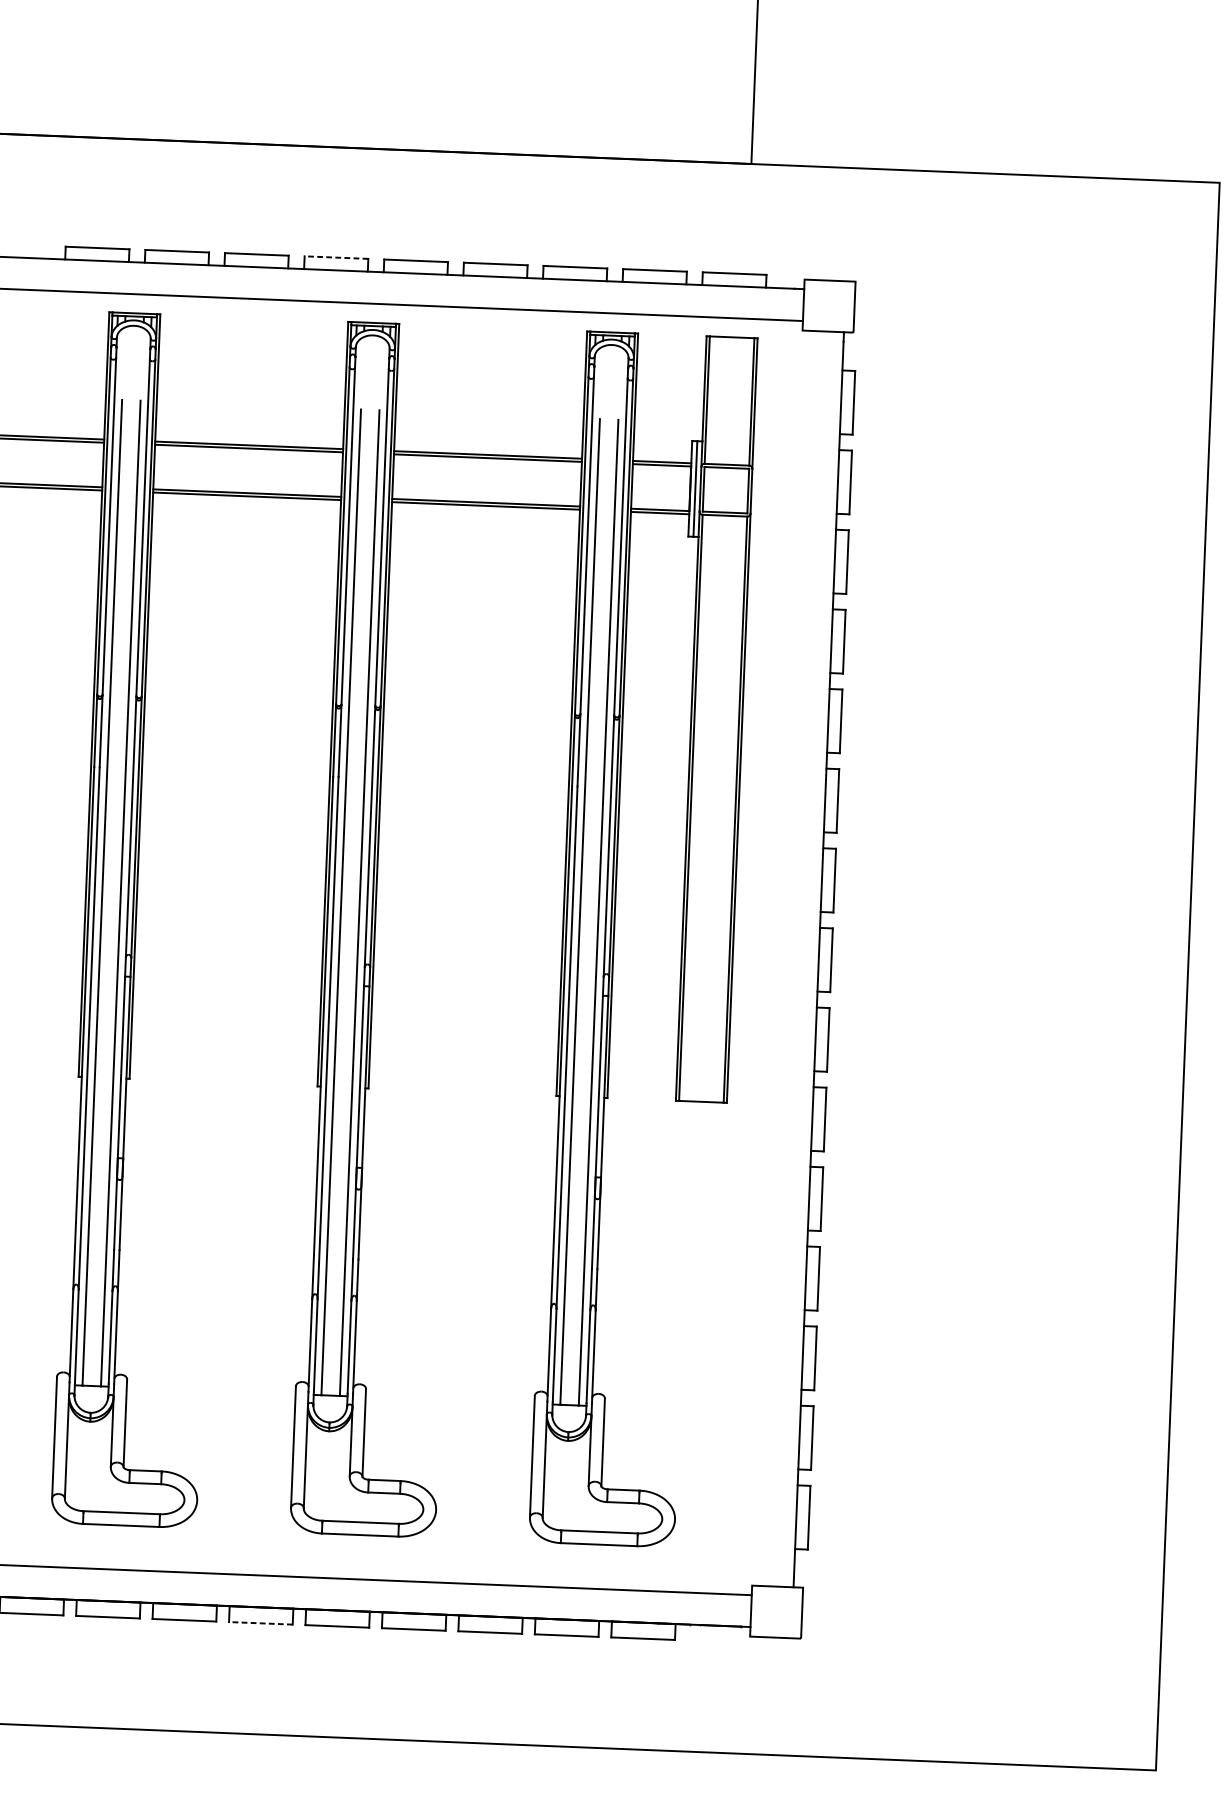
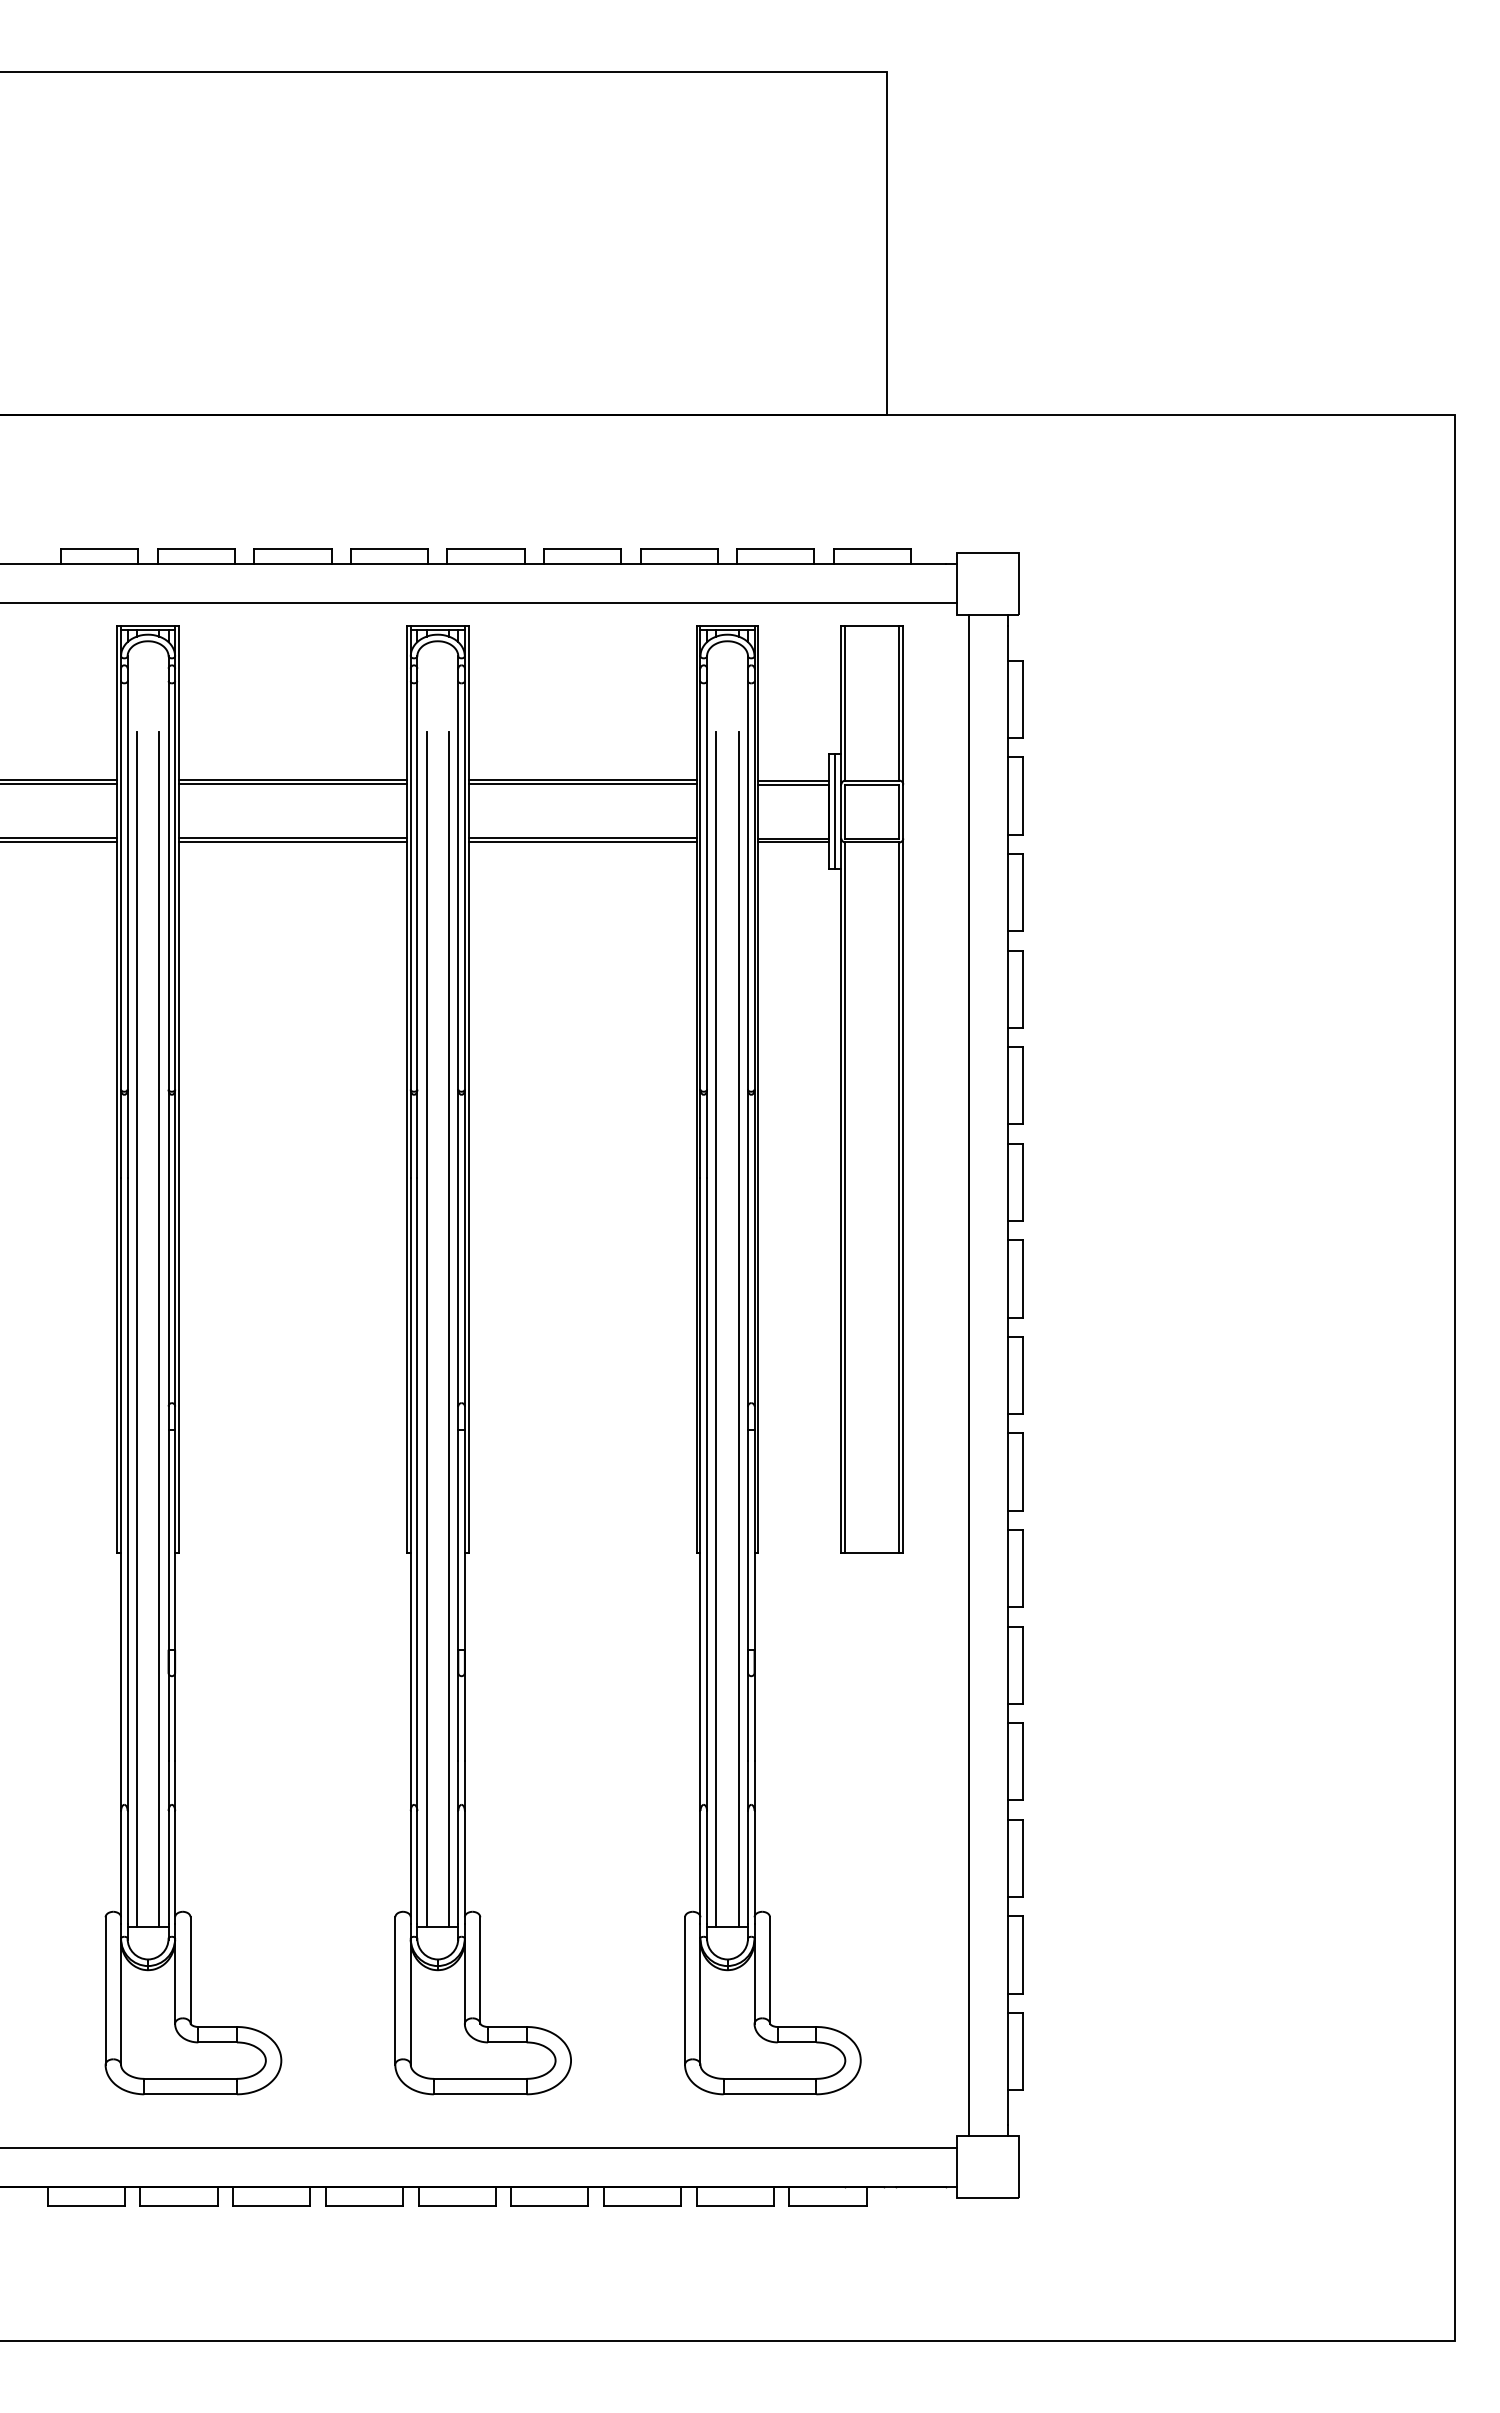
line: (336, 257) -> (389, 548), dashed -> solid
line: (786, 958) -> (968, 1375), added
line: (260, 1623) -> (364, 2206), dashed -> solid

